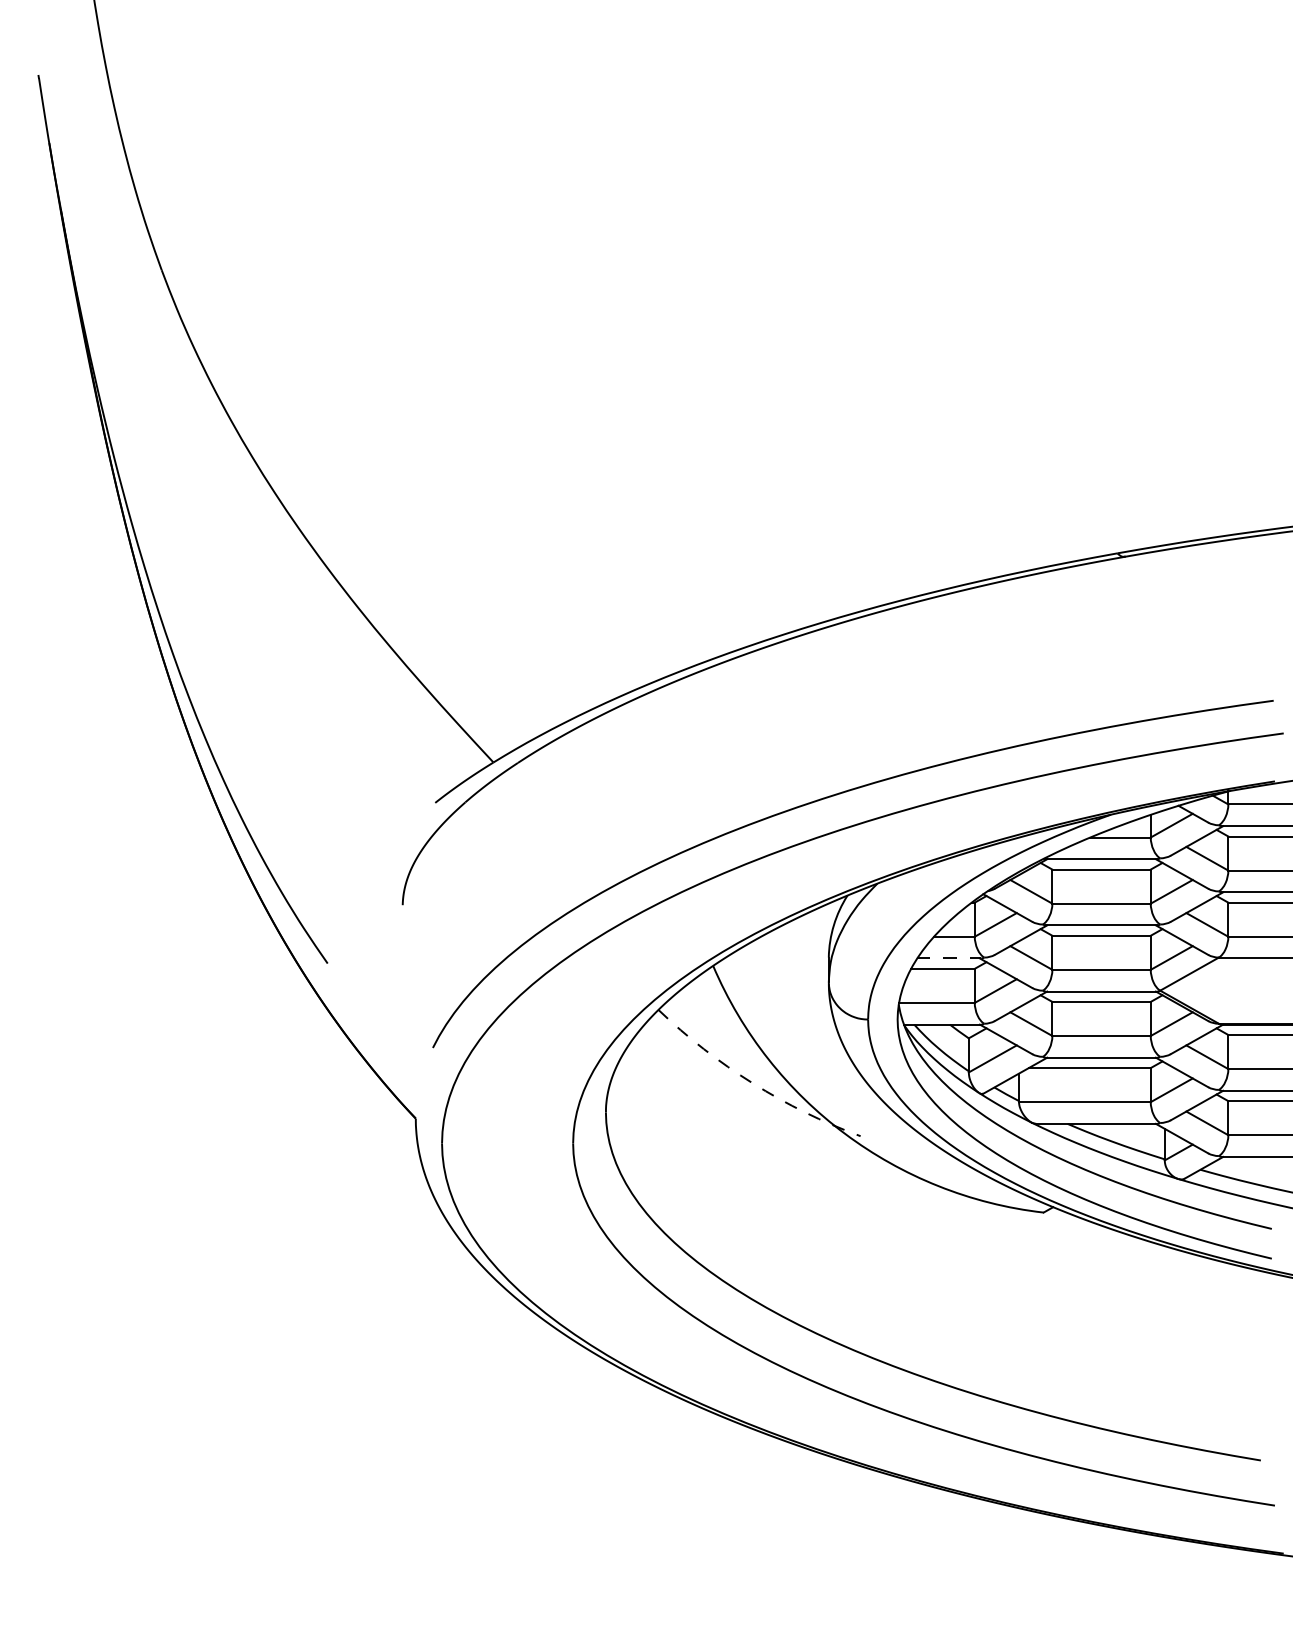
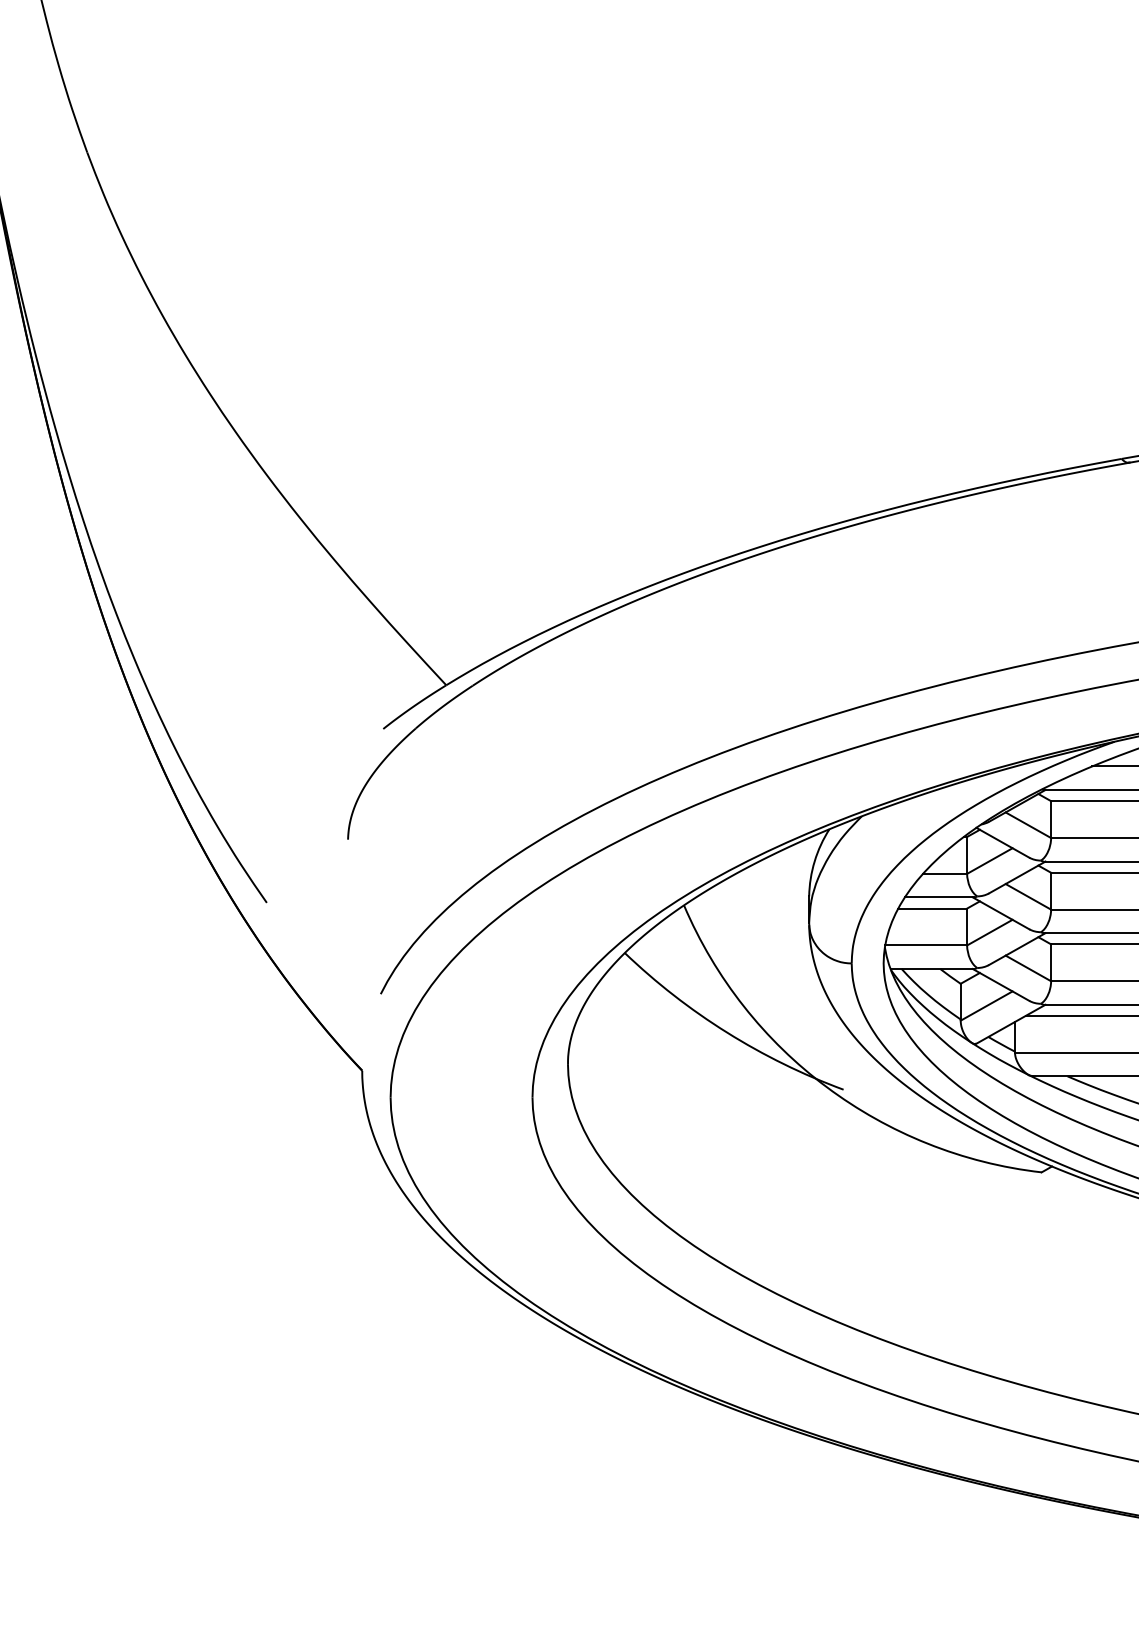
line: (949, 958) -> (939, 897), dashed -> solid
arc: (752, 1083) -> (726, 1032), dashed -> solid

